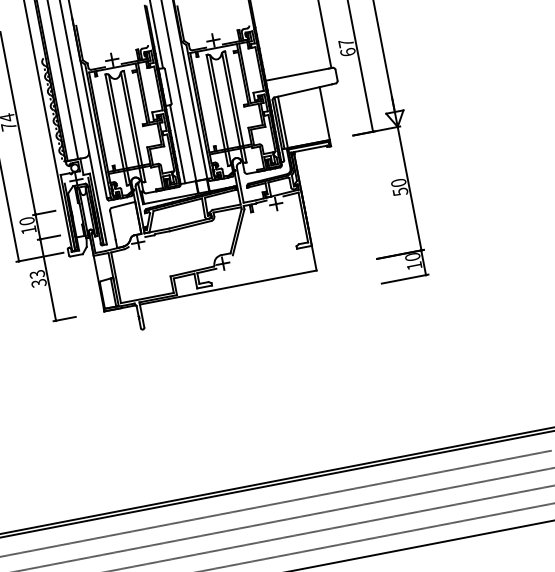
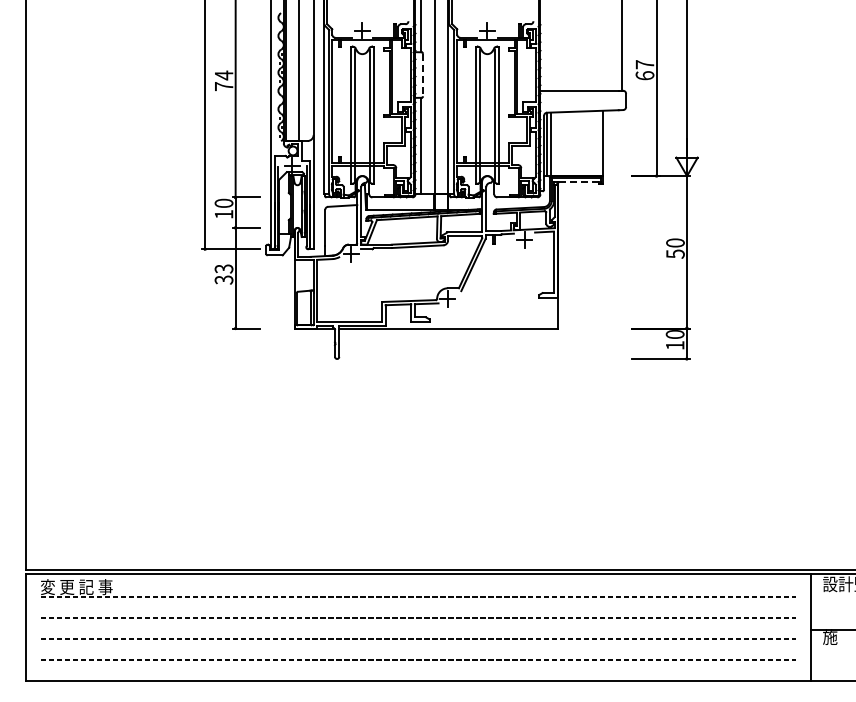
line: (168, 86) -> (423, 75), solid -> dashed
line: (310, 149) -> (577, 182), solid -> dashed

